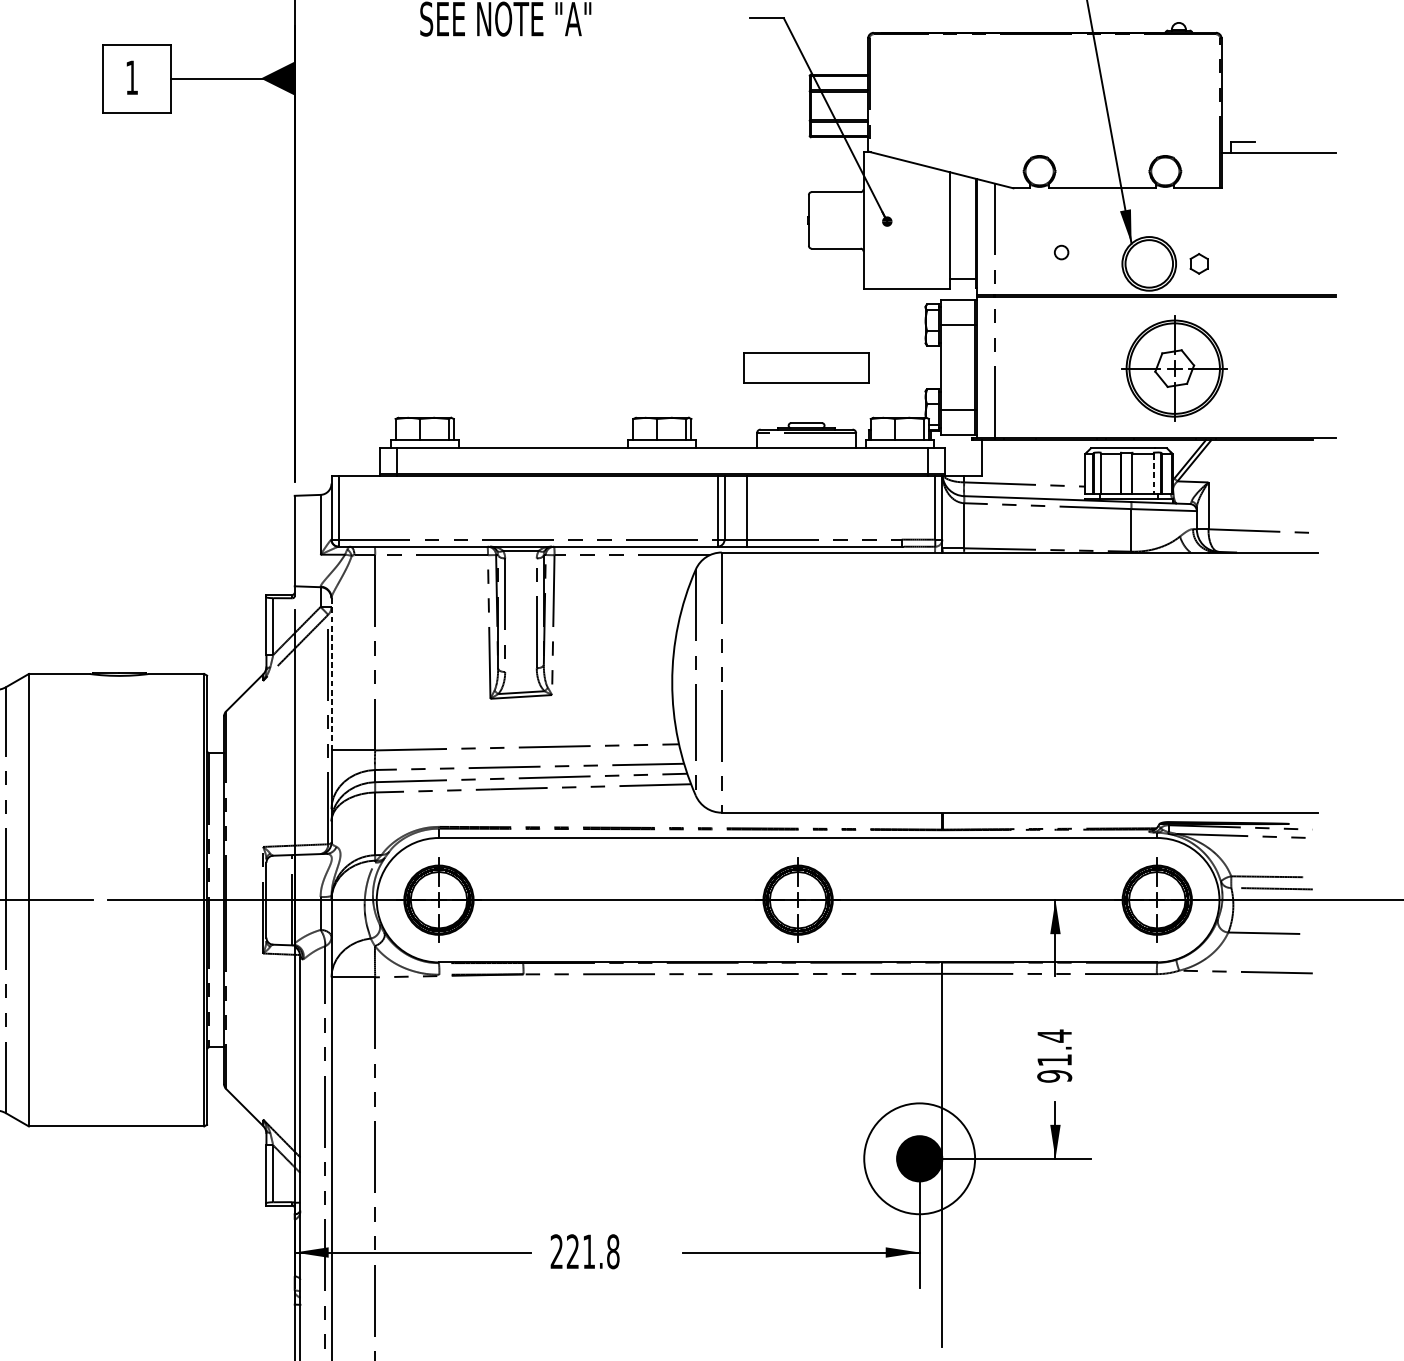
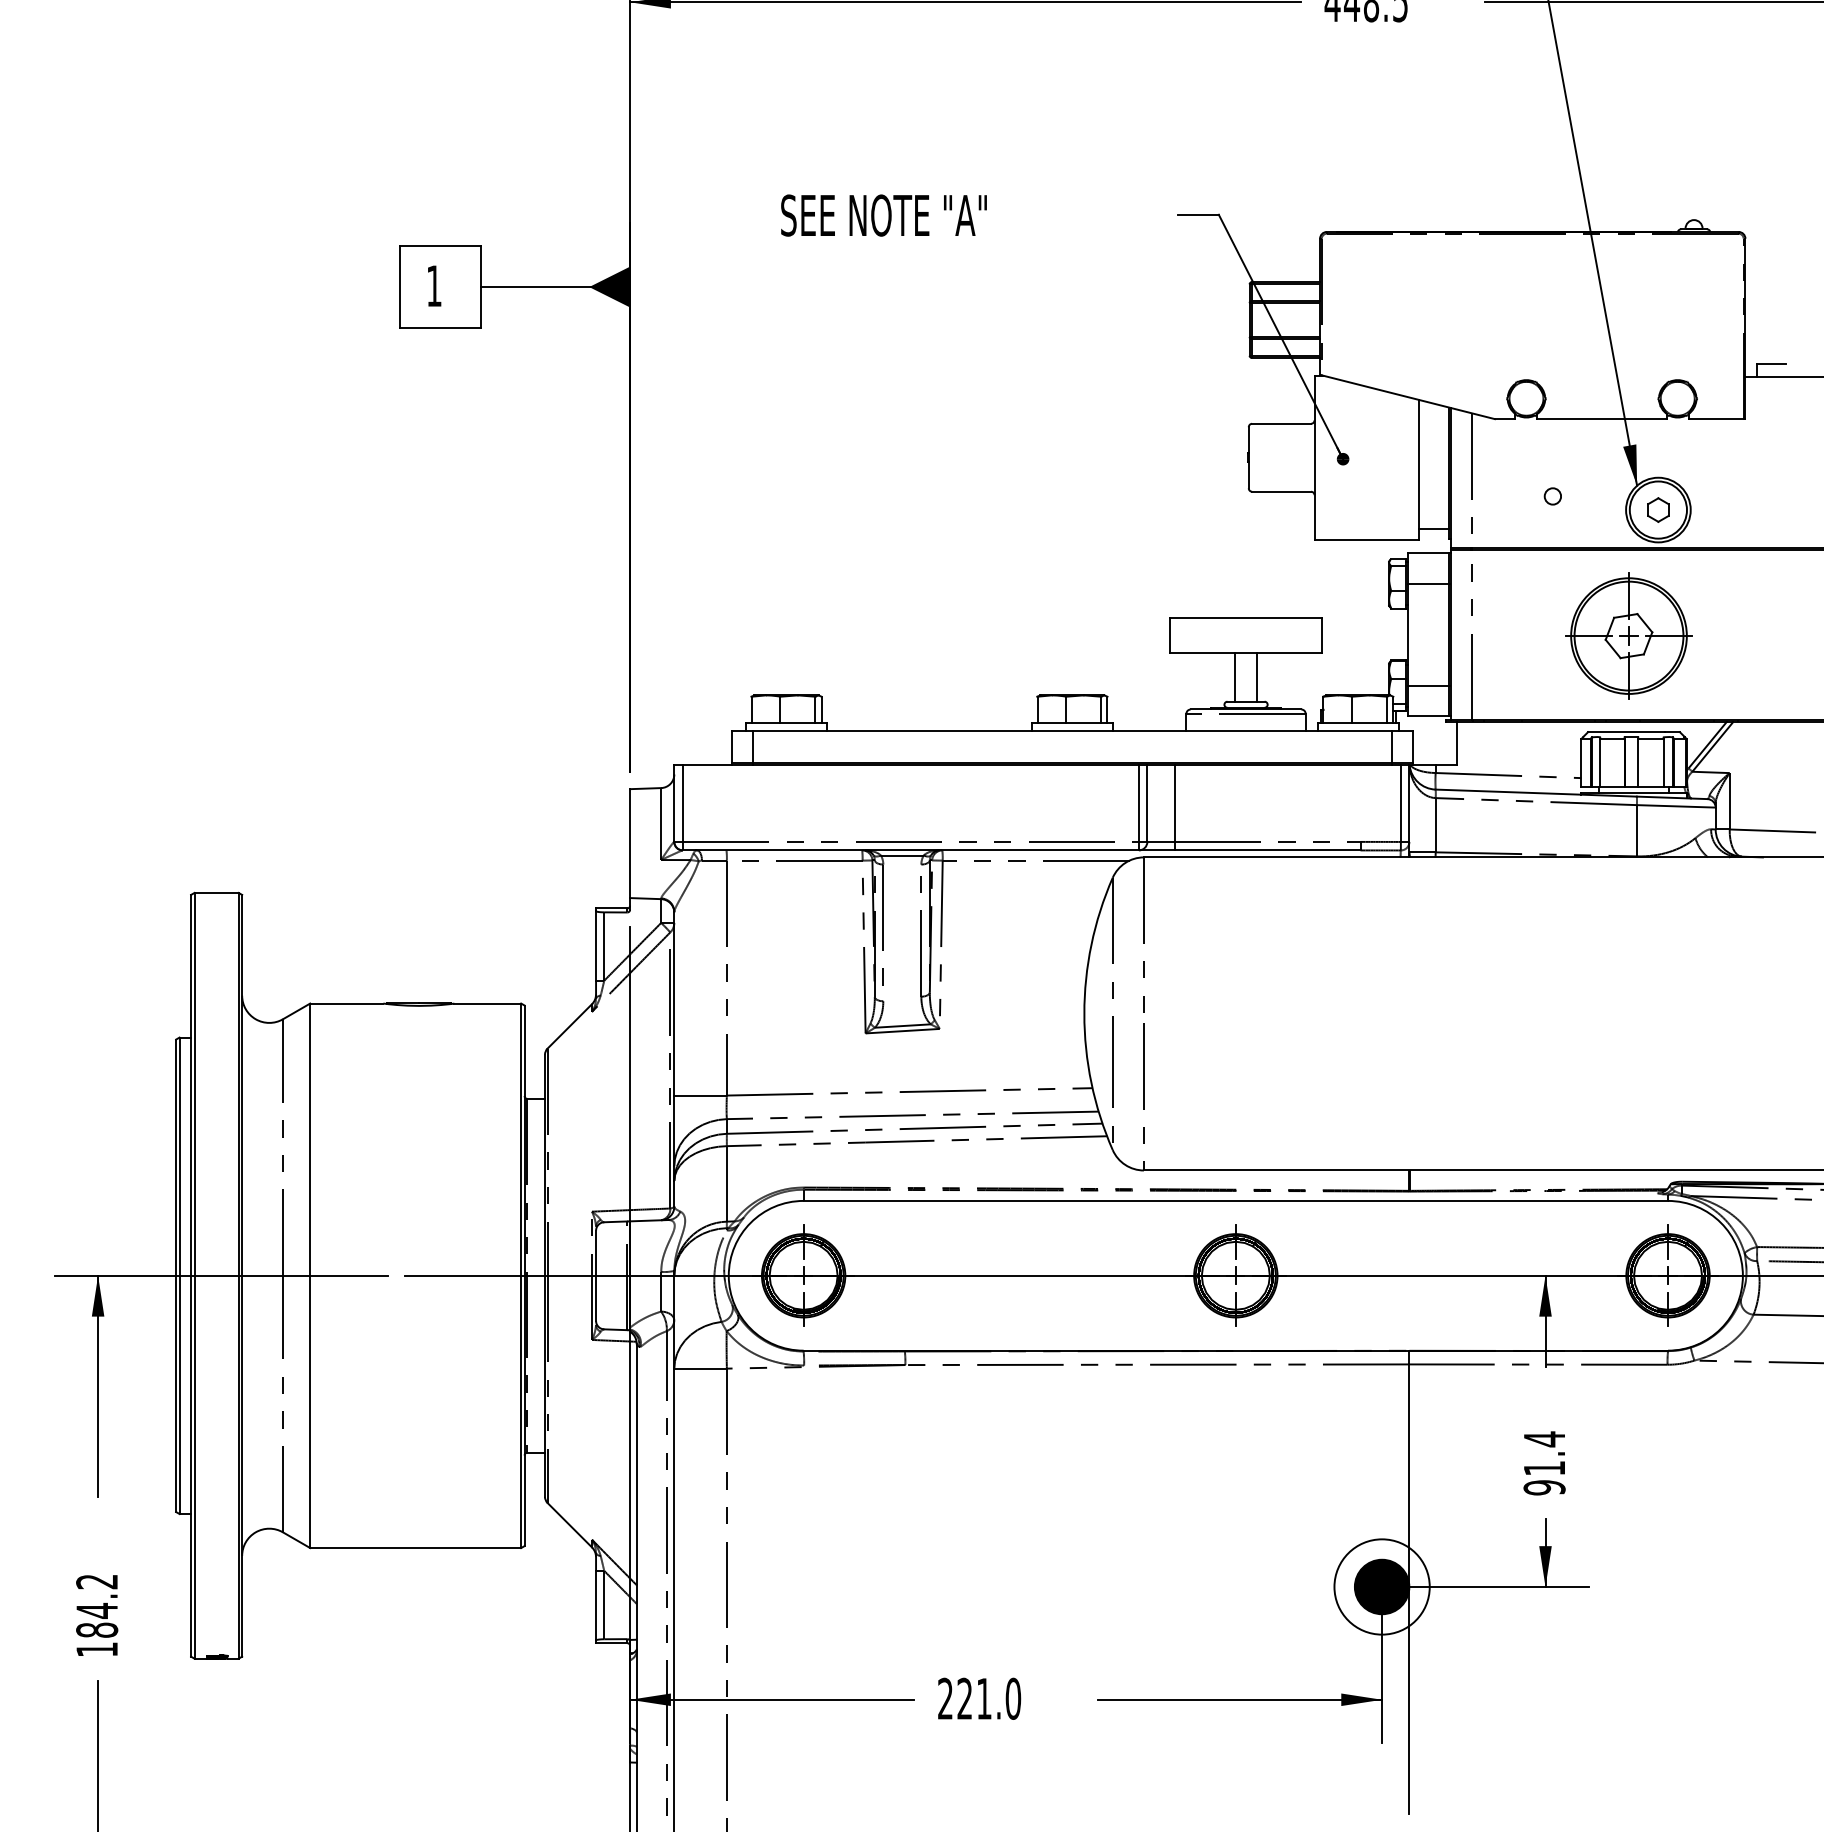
part: (1199, 263) -> (1658, 509), moved
part: (1174, 368) -> (1628, 635), moved
line: (797, 403) -> (1235, 677), added
line: (815, 403) -> (1256, 677), added
line: (1153, 473) -> (1663, 762), dashed -> solid
line: (331, 673) -> (674, 1003), dashed -> solid
circle: (919, 1158) -> (1381, 1586), size x0.71
text: (613, 1251) -> (1013, 1698), 221.8 -> 221.0

